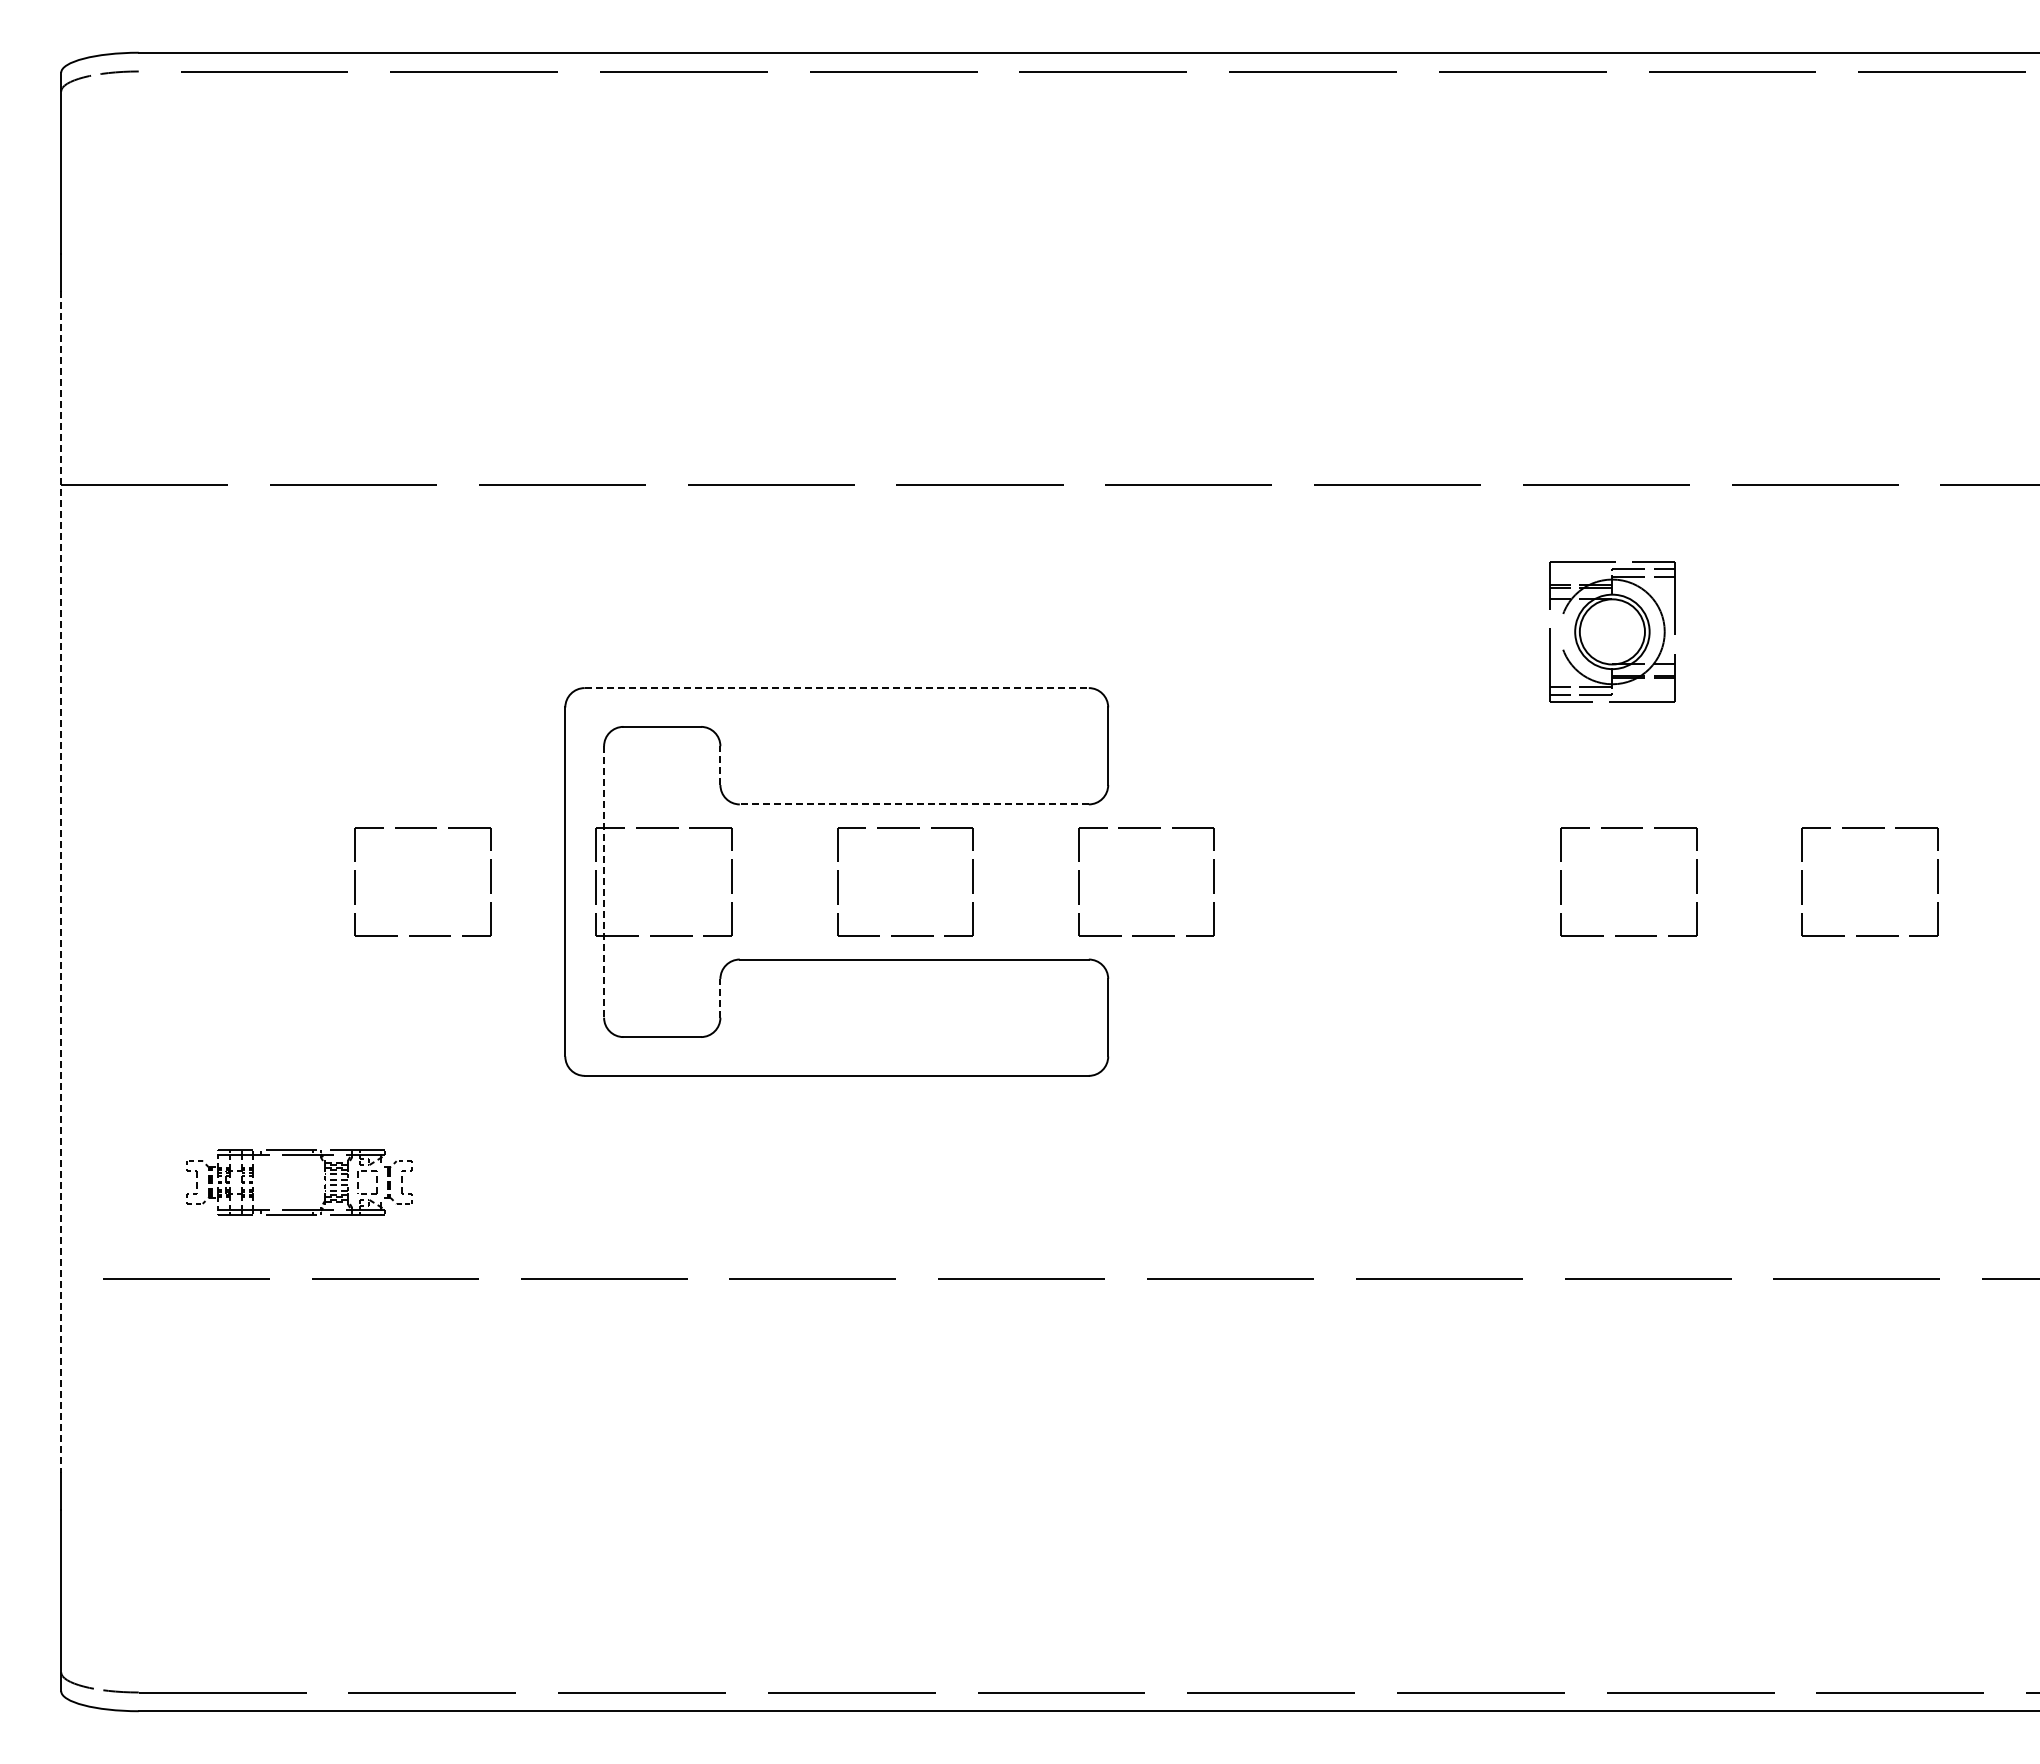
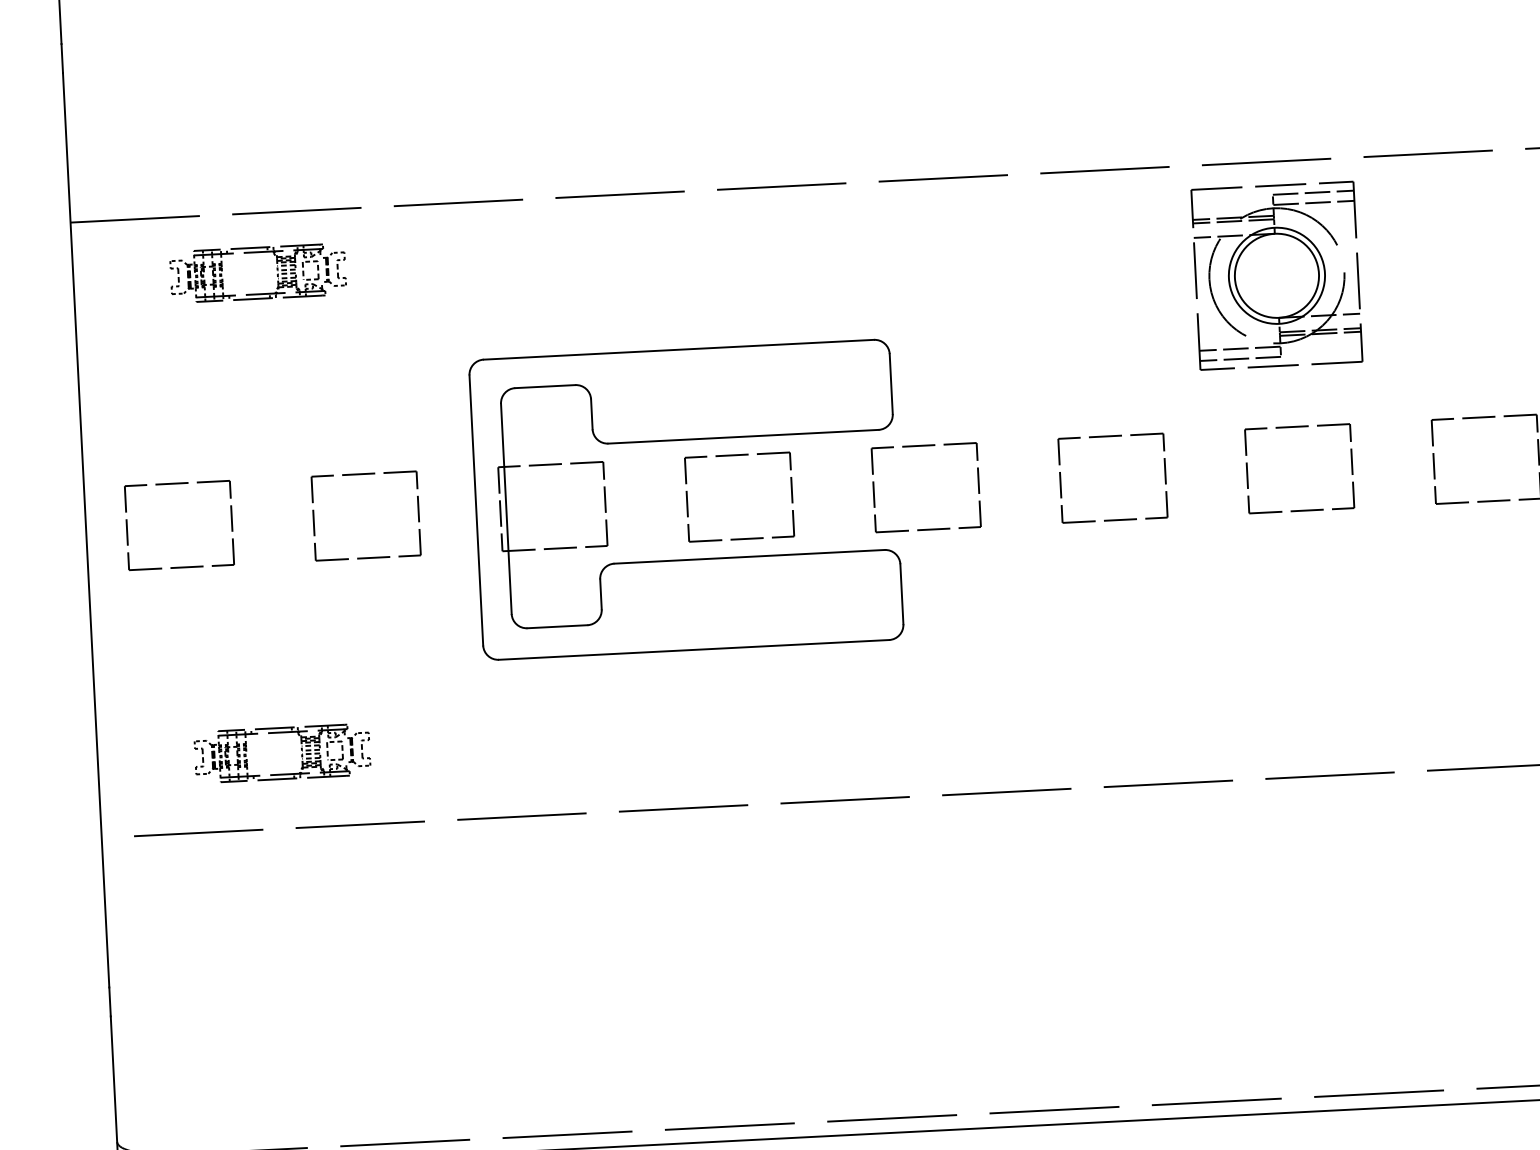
part: (324, 559) -> (277, 270), added
part: (1612, 631) -> (1277, 275), size x1.67
line: (837, 688) -> (679, 350), dashed -> solid
line: (720, 765) -> (591, 414), dashed -> solid
line: (914, 804) -> (743, 436), dashed -> solid
part: (181, 828) -> (177, 484), added
part: (1387, 828) -> (1110, 436), added
line: (604, 881) -> (506, 508), dashed -> solid
line: (61, 882) -> (86, 530), dashed -> solid
line: (720, 997) -> (600, 593), dashed -> solid

